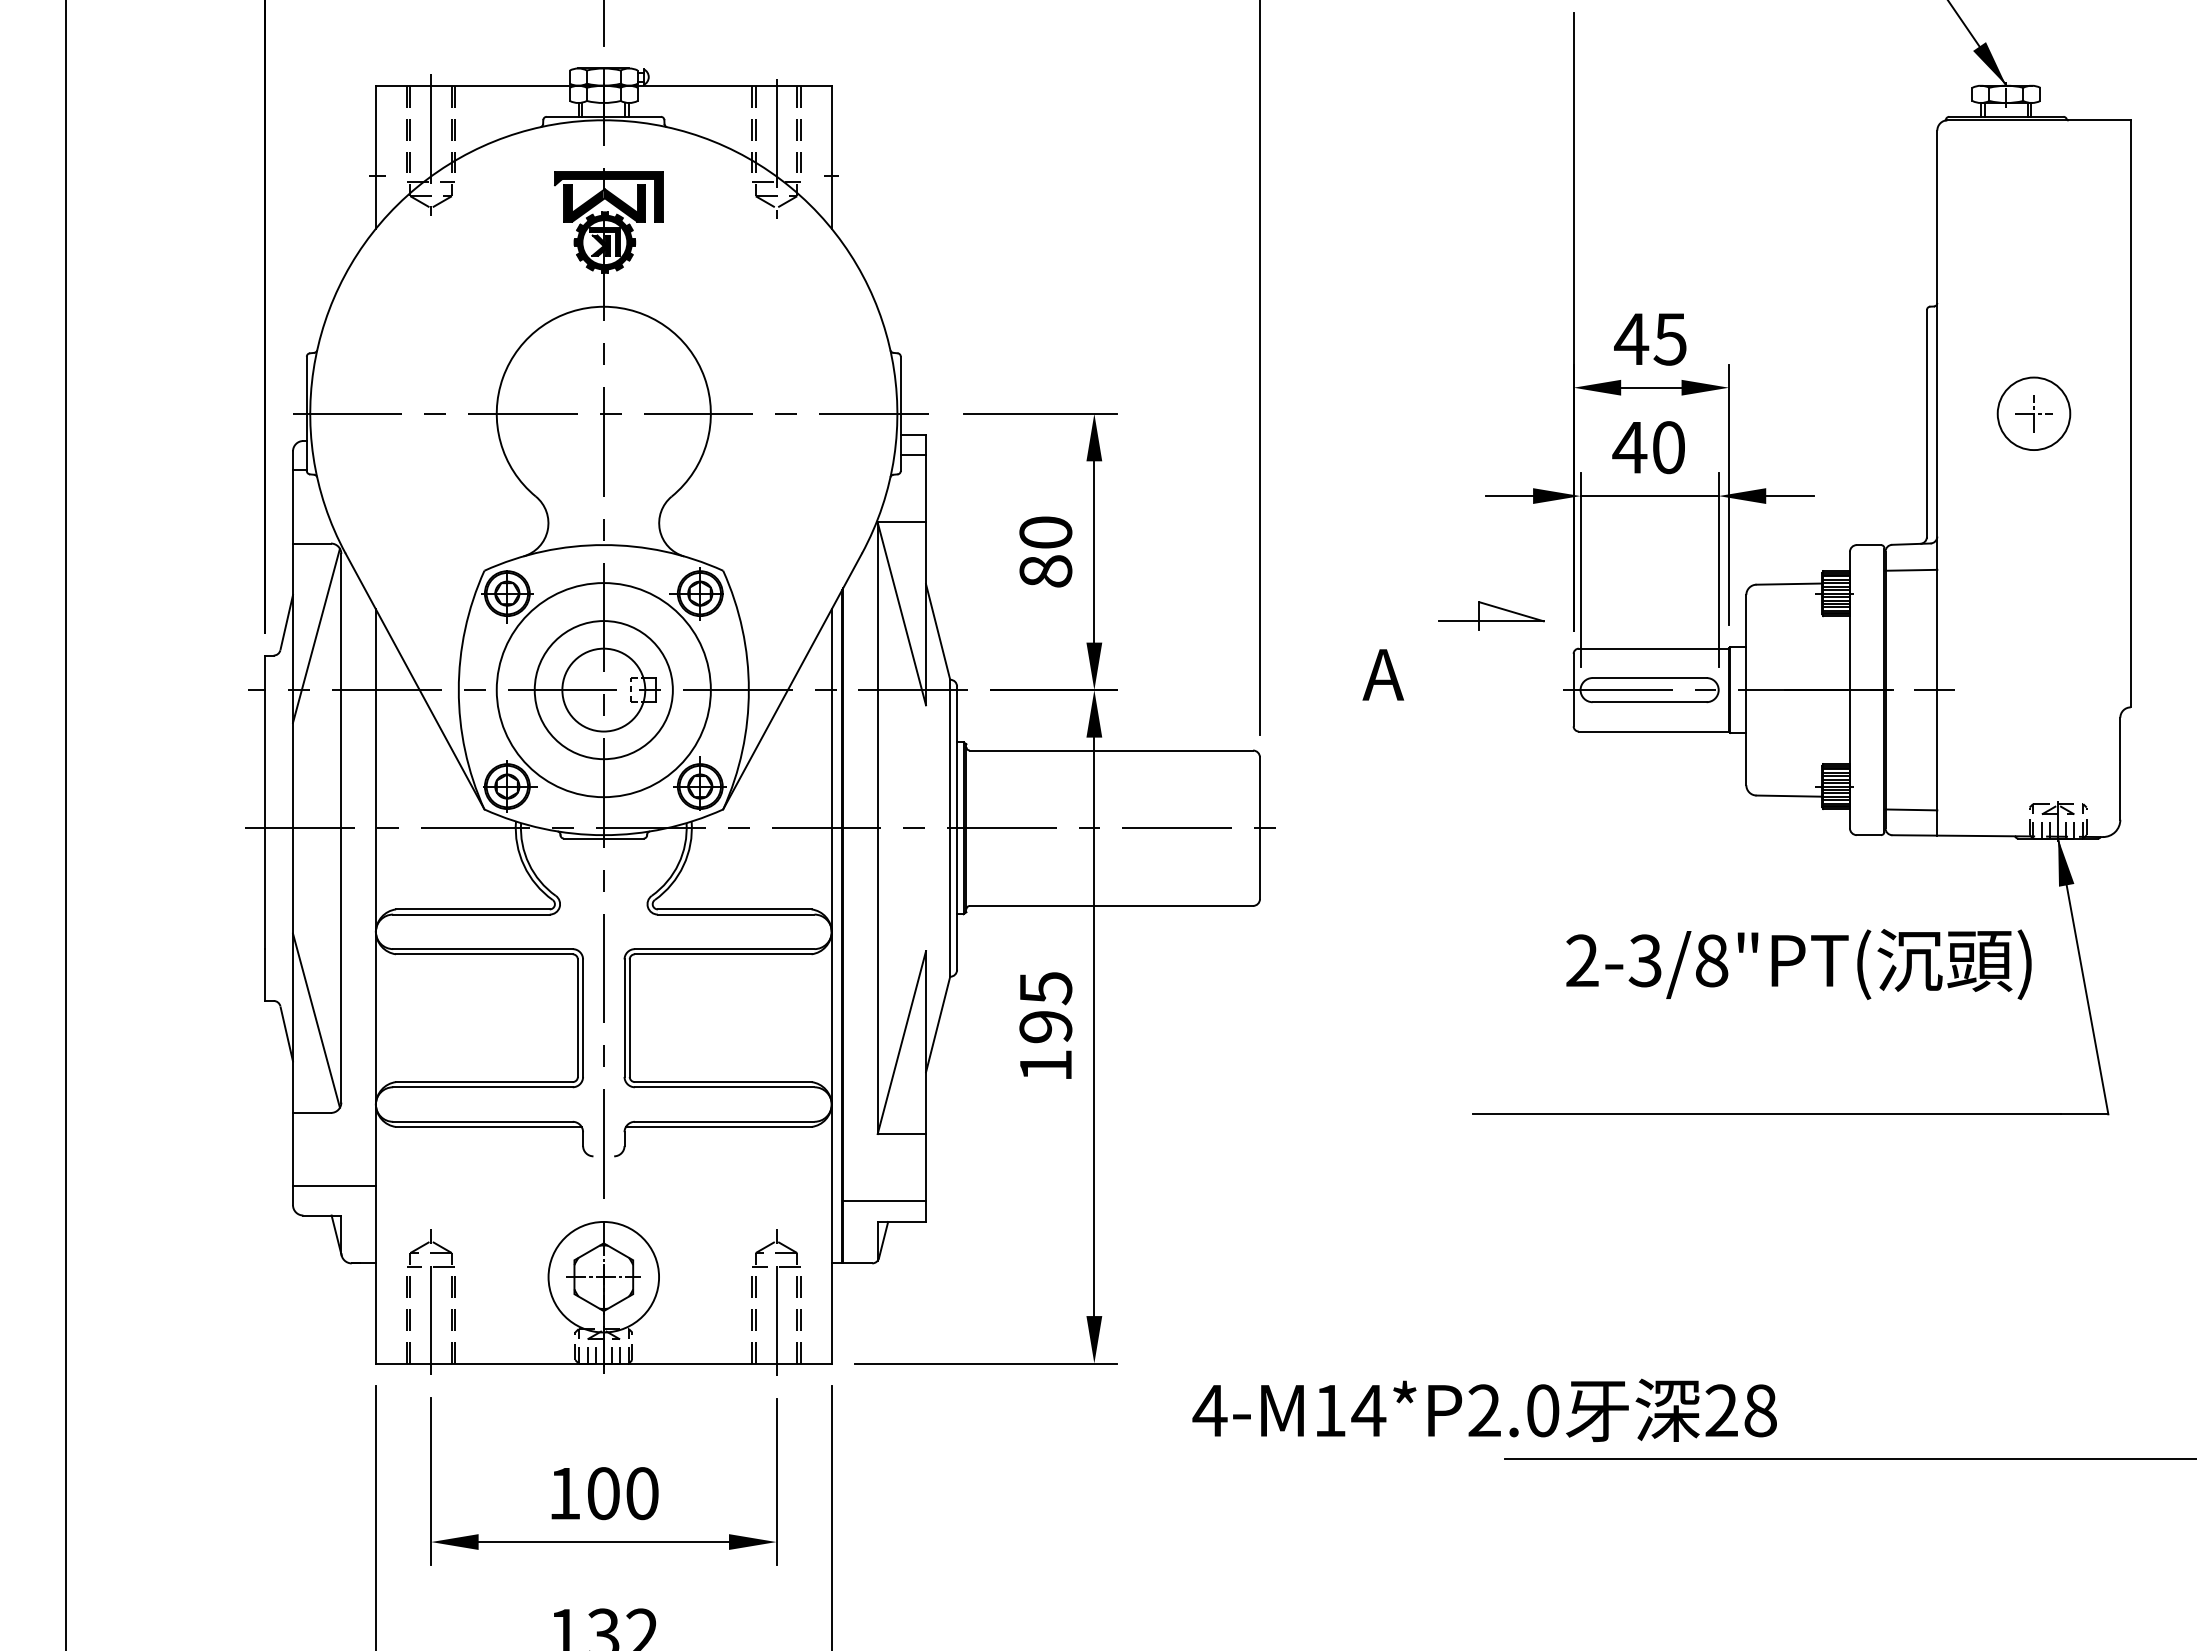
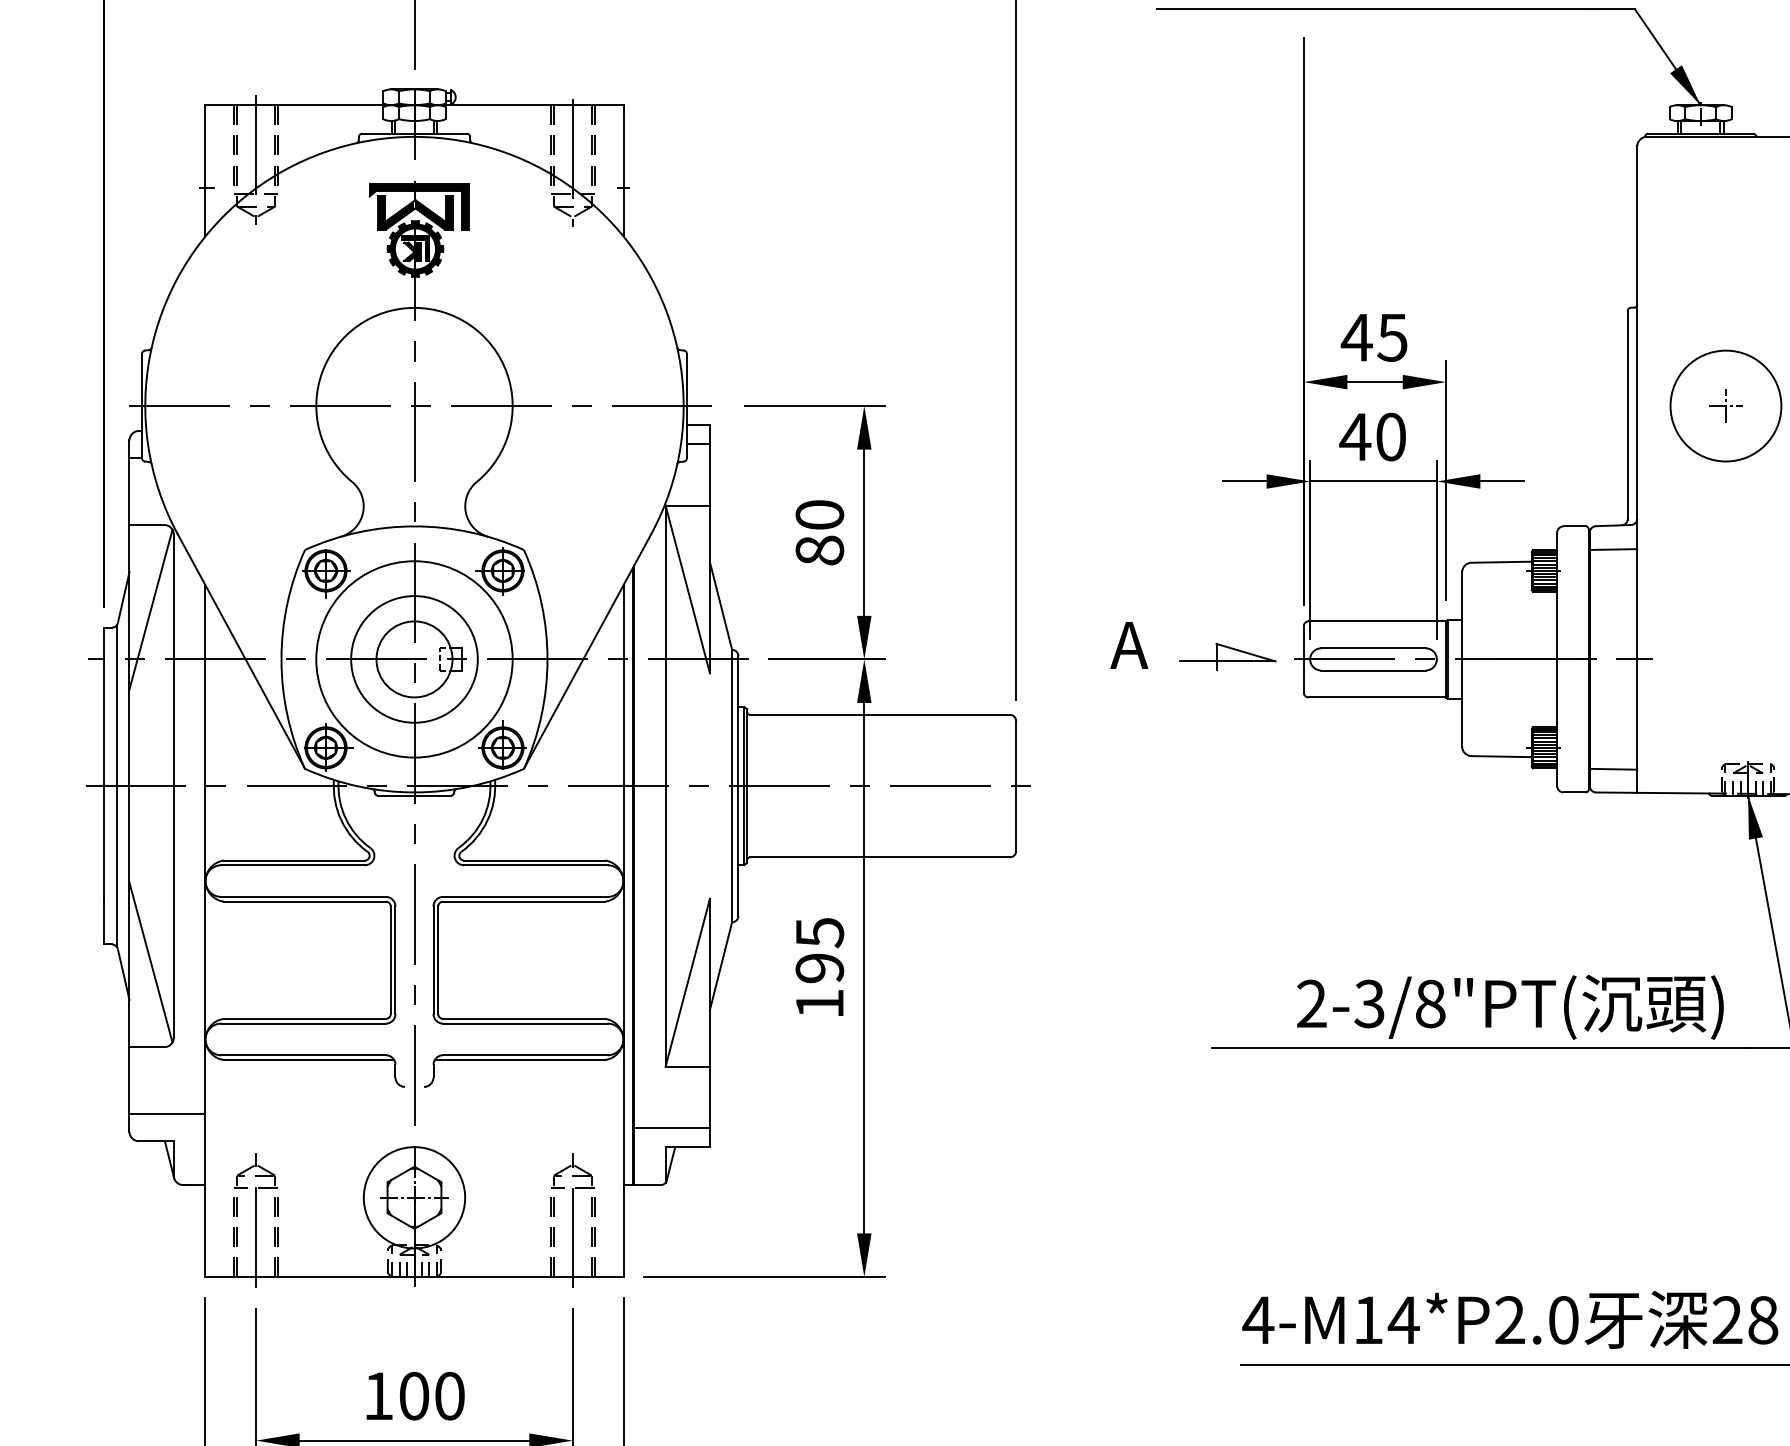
circle: (2033, 413) -> (1725, 405), size x1.67
part: (1491, 615) -> (1227, 656), moved
line: (279, 827) -> (117, 785), added
text: (1798, 964) -> (1510, 1007), moved
text: (1484, 1409) -> (1510, 1319), moved

